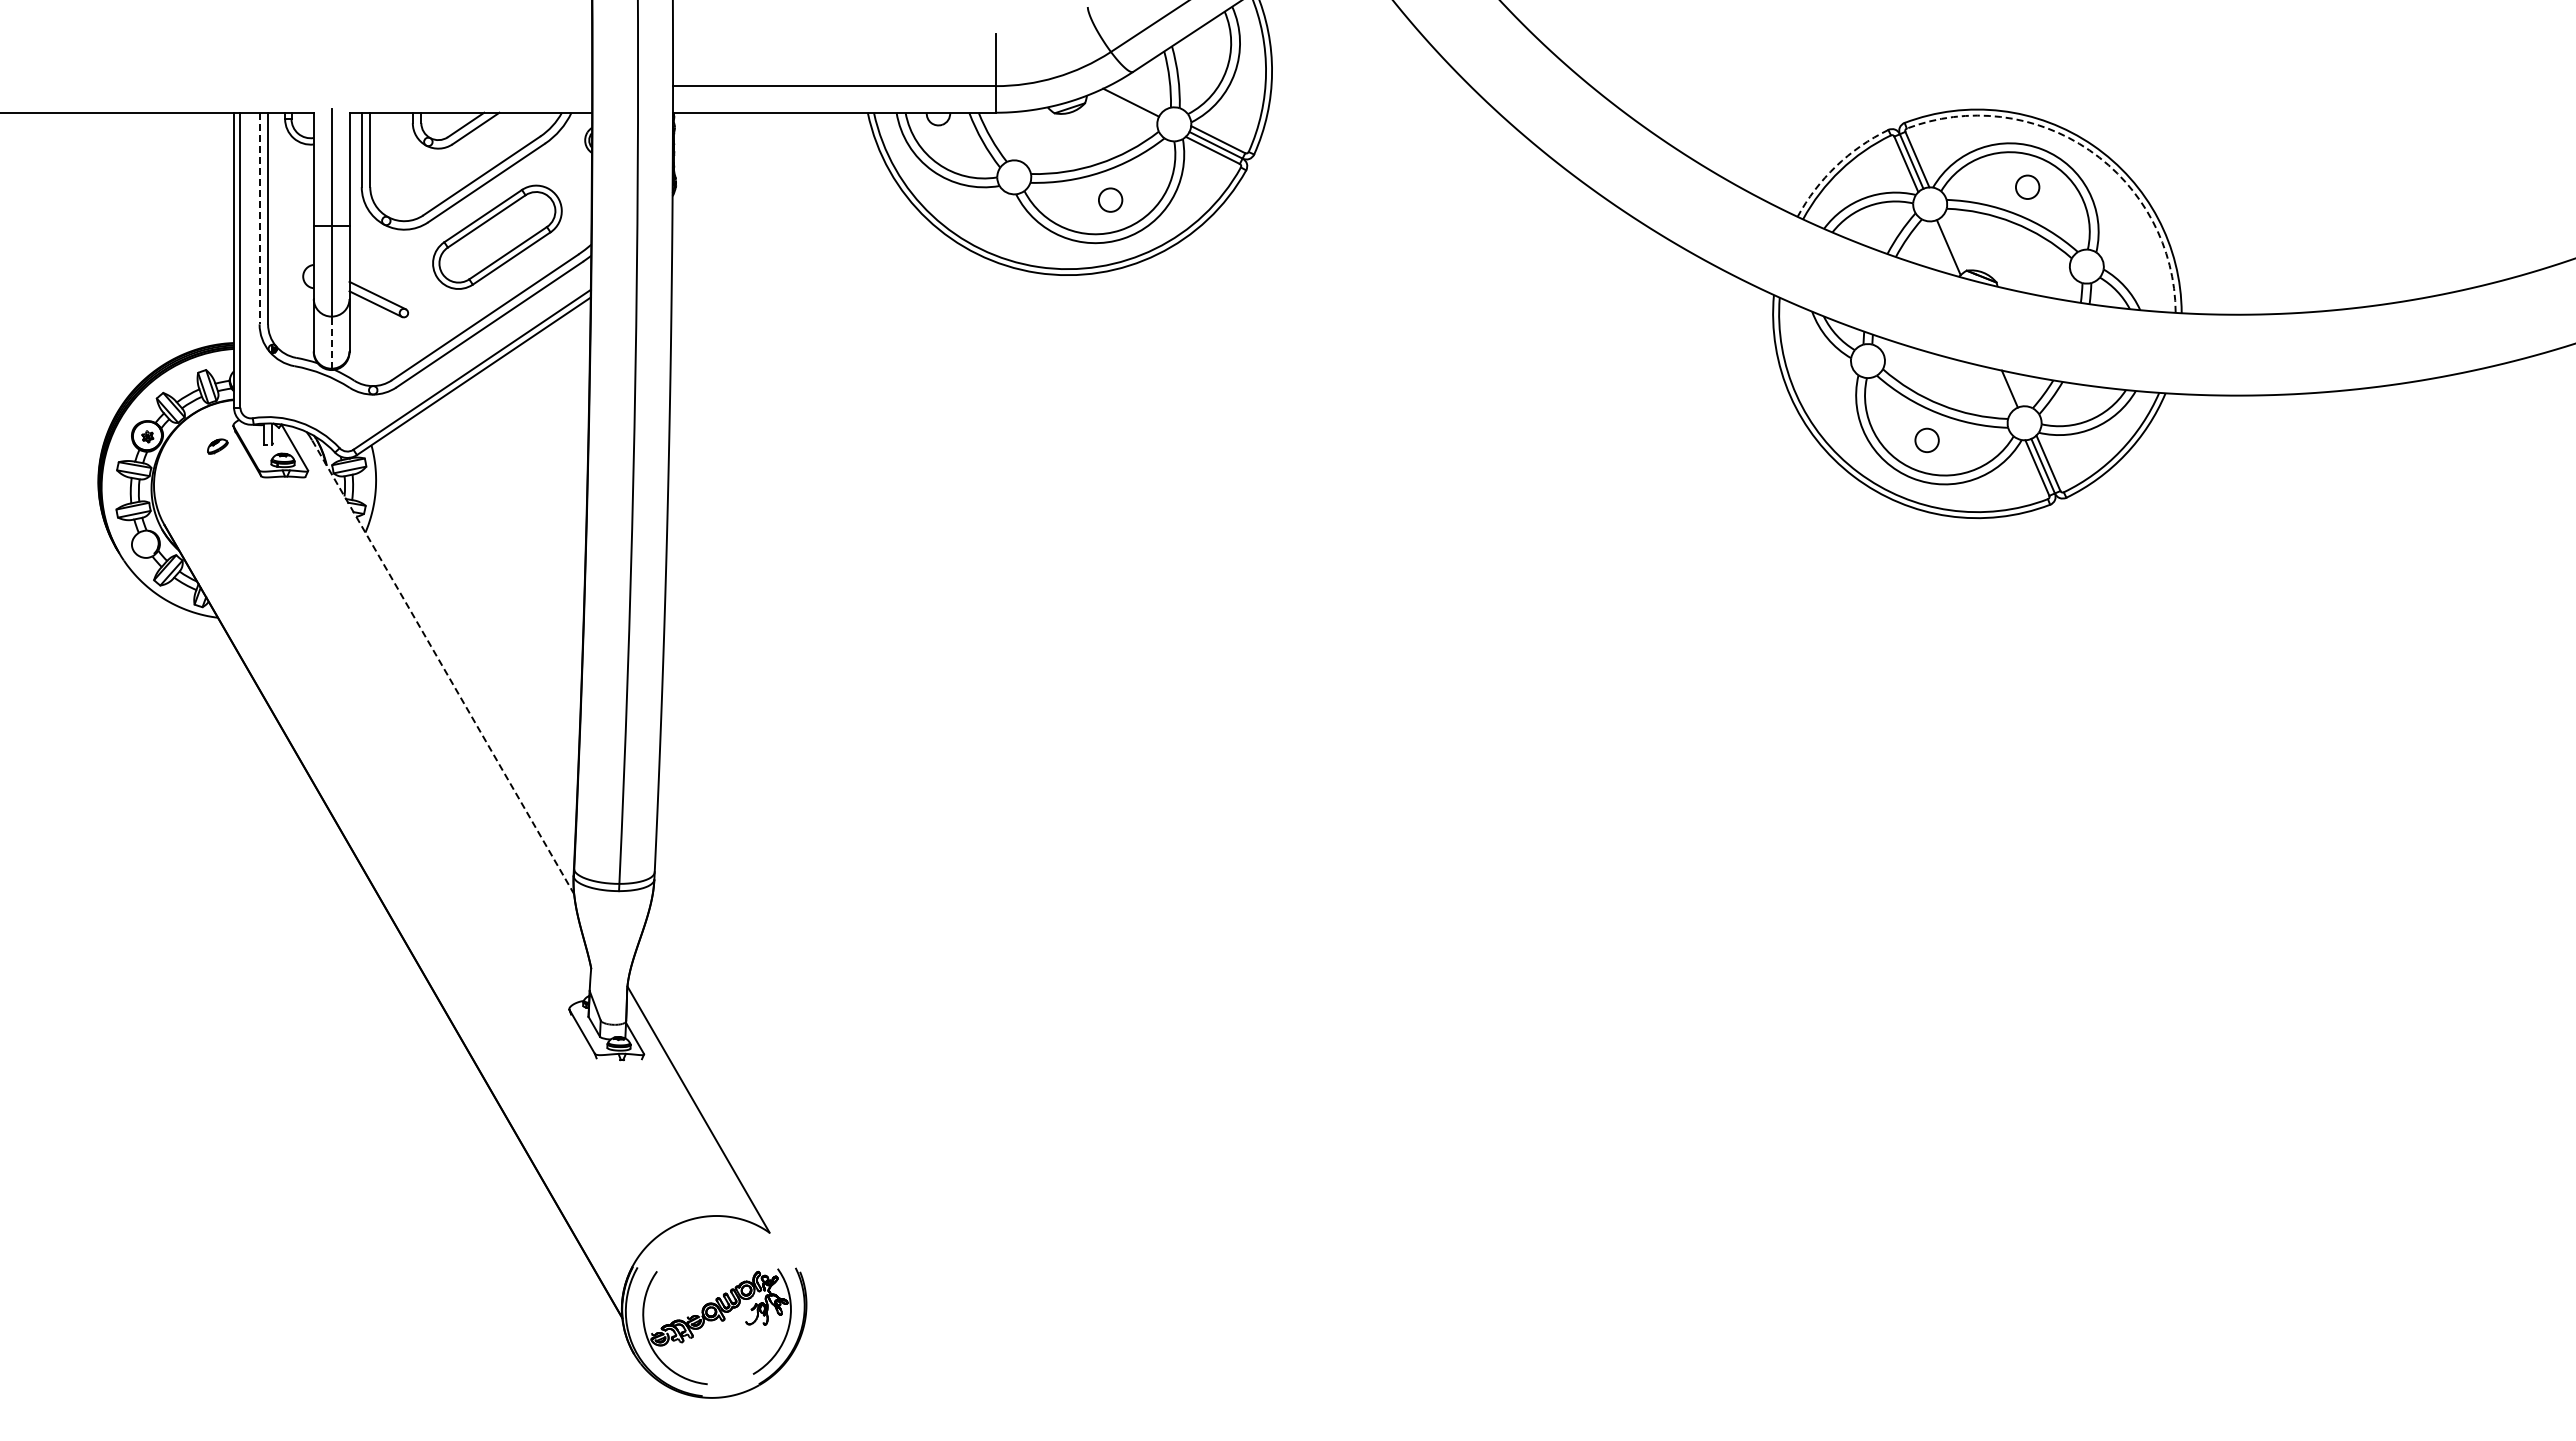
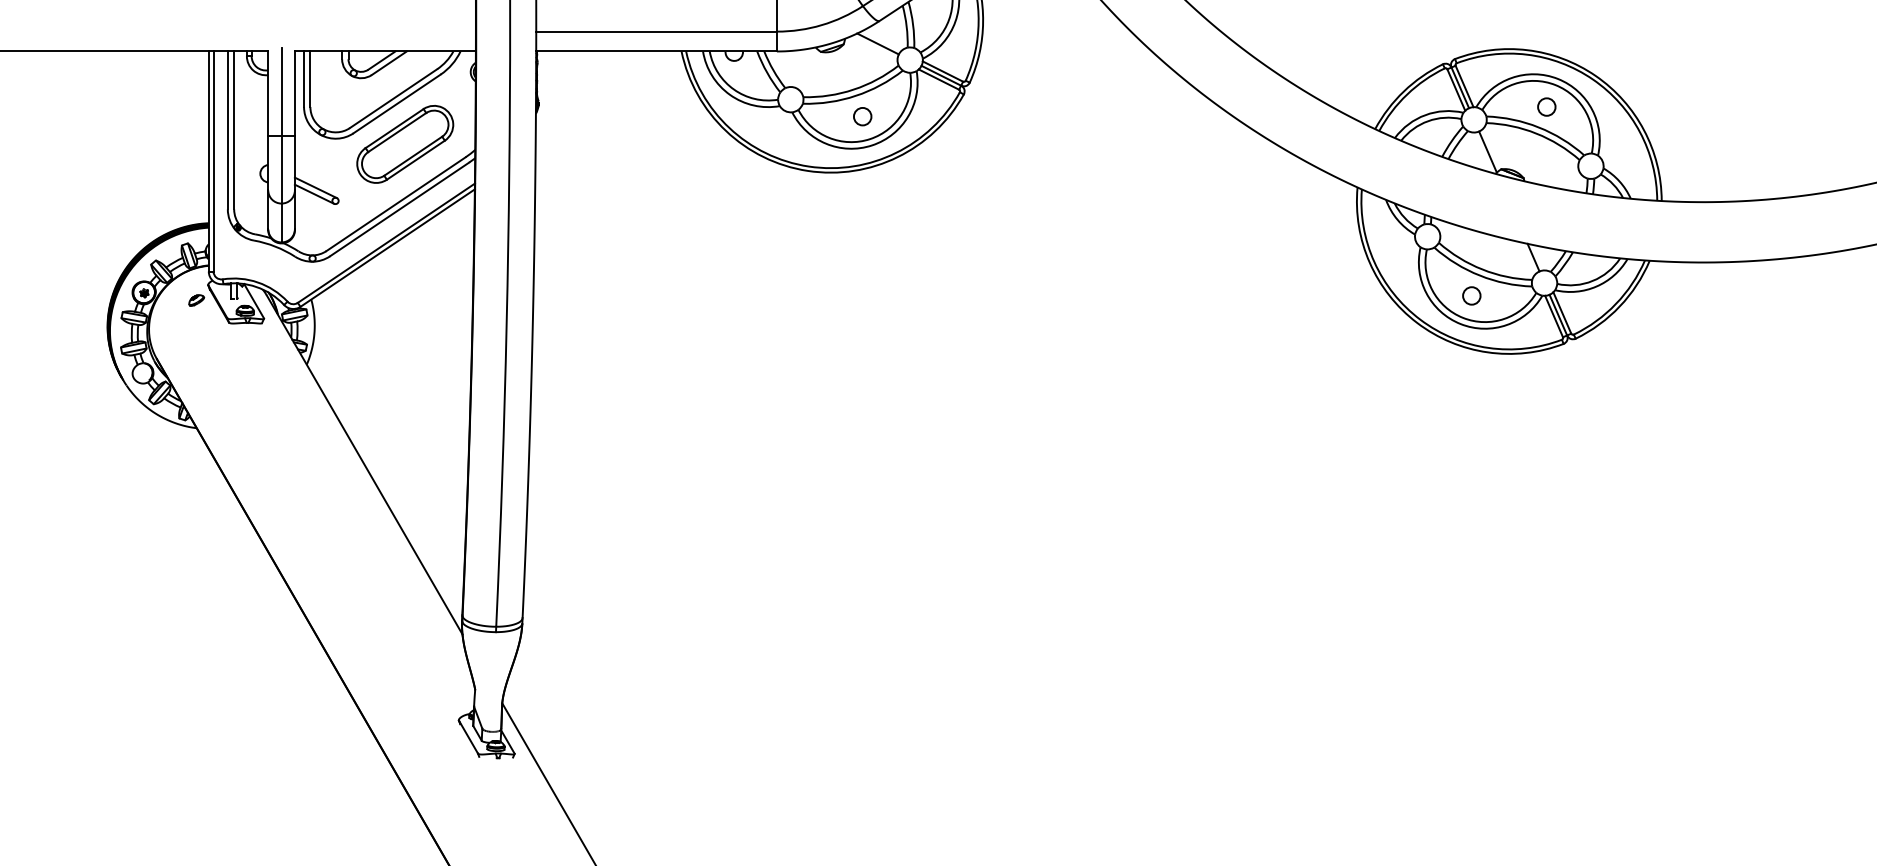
arc: (2089, 150) -> (1592, 79), dashed -> solid
arc: (1836, 166) -> (1404, 91), dashed -> solid
line: (259, 218) -> (227, 130), dashed -> solid
line: (331, 342) -> (281, 222), dashed -> solid
line: (442, 666) -> (364, 464), dashed -> solid

